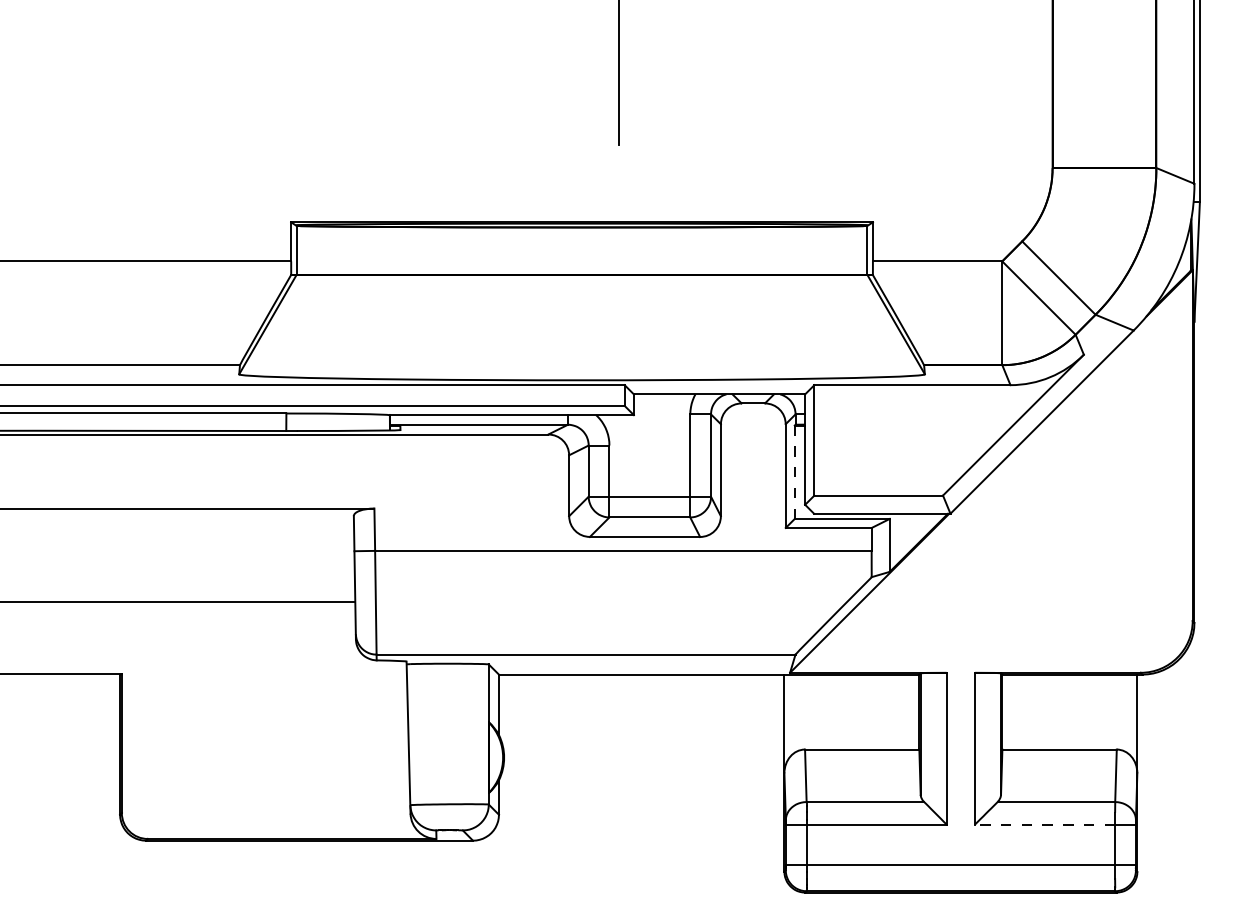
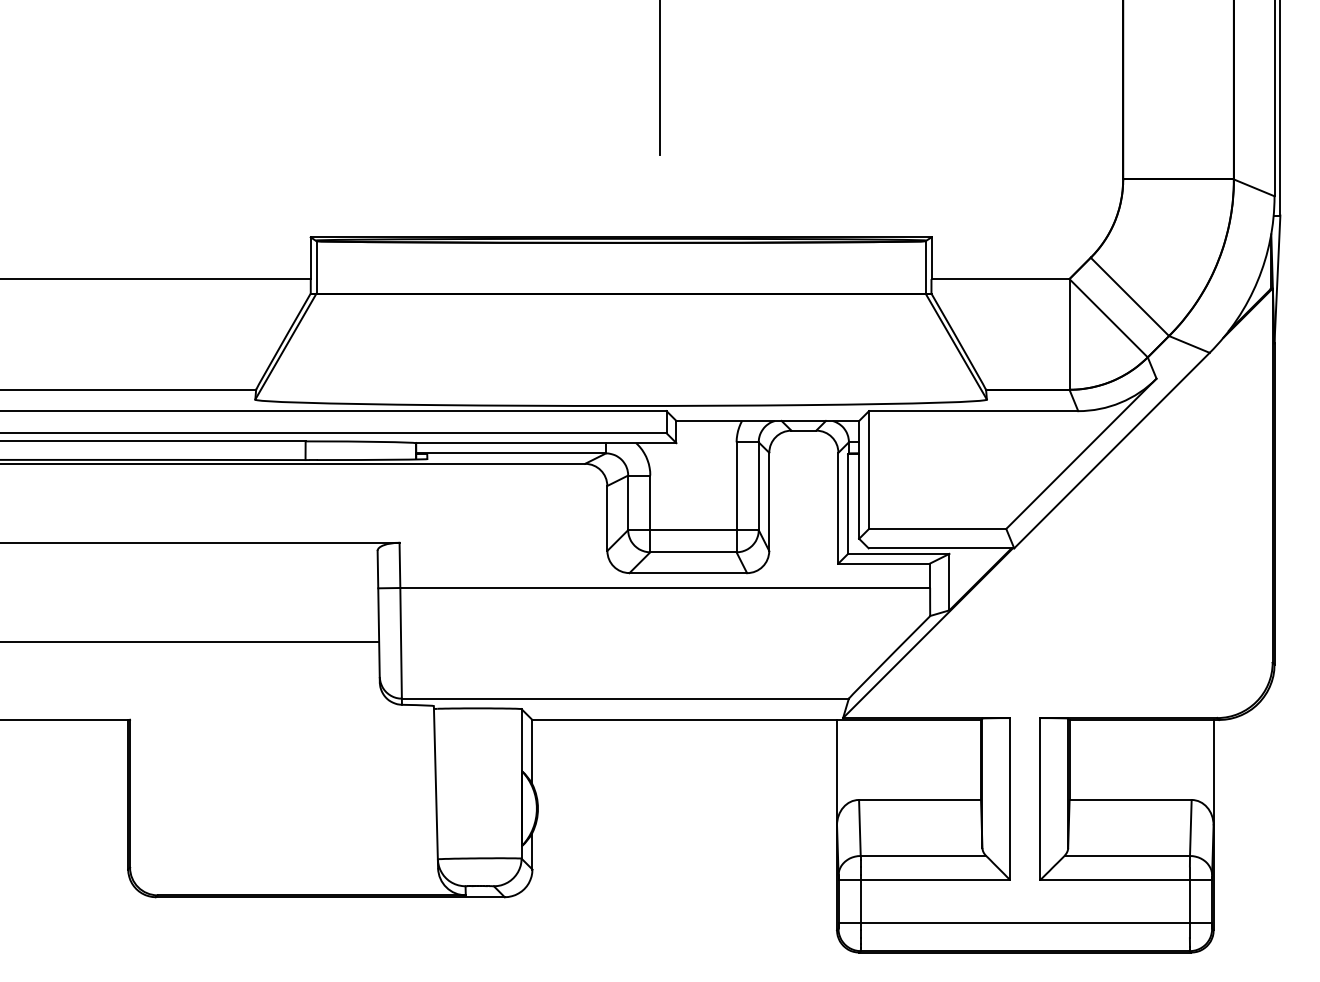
line: (794, 472) -> (847, 504), dashed -> solid
line: (1044, 824) -> (1114, 879), dashed -> solid

